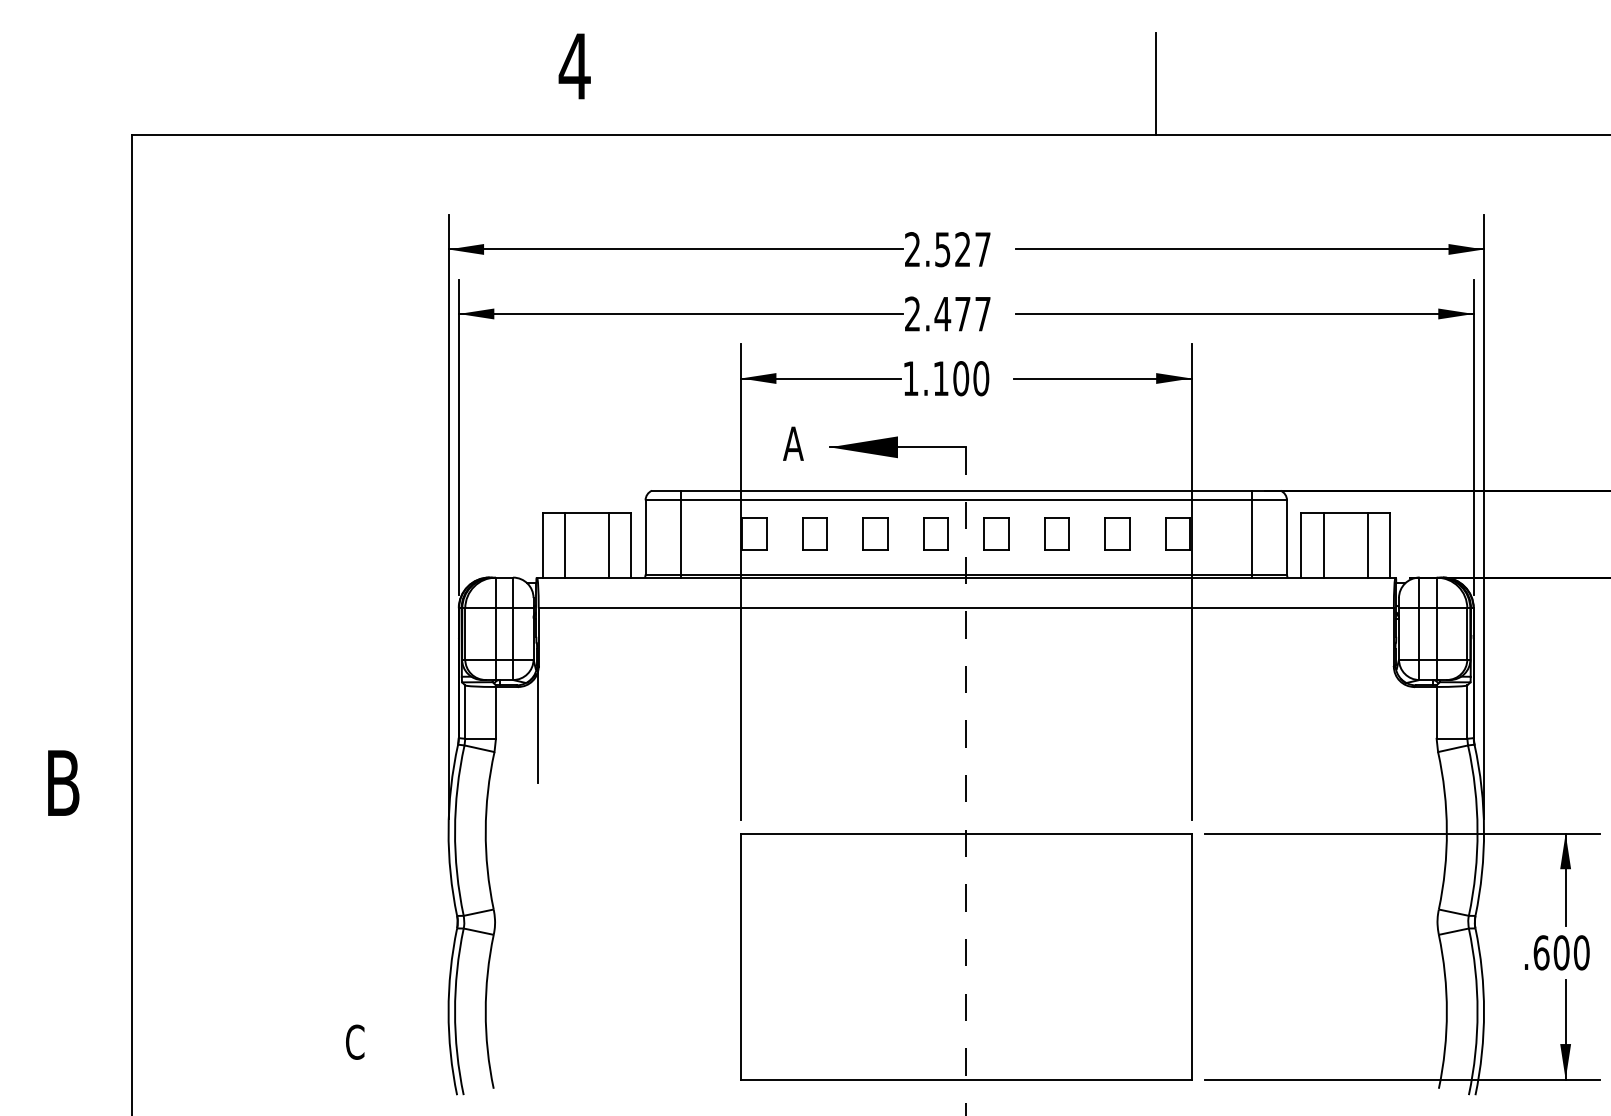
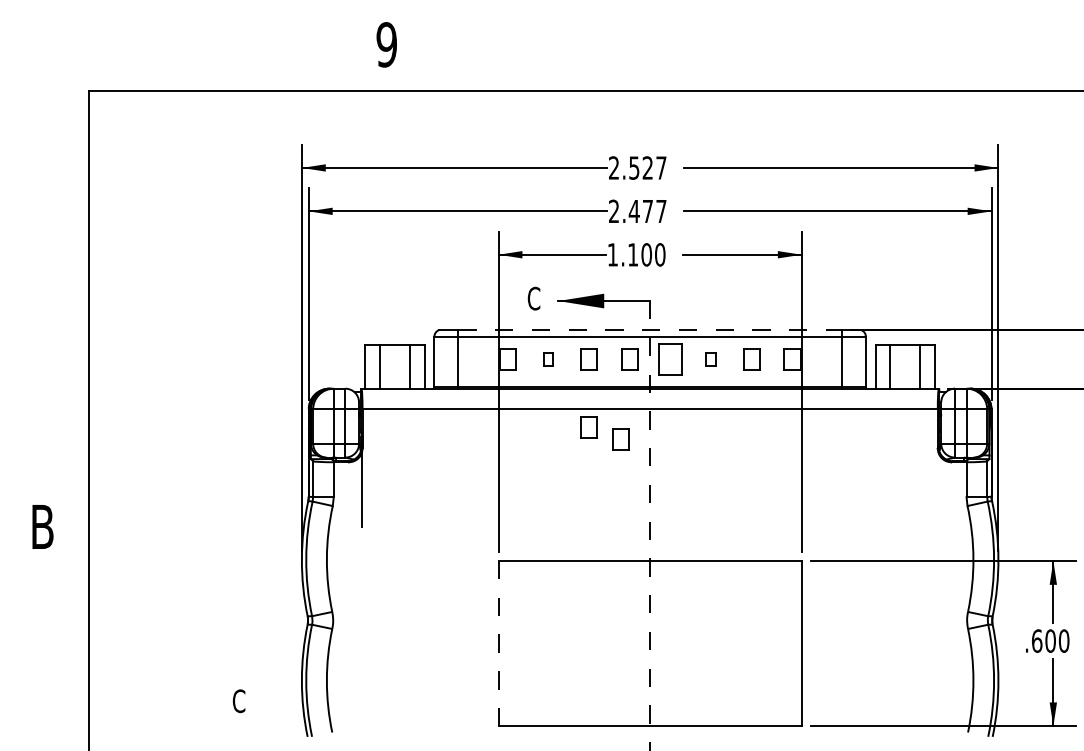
text: (574, 65) -> (386, 44), 4 -> 9
line: (1155, 83) -> (777, 56), removed
text: (792, 443) -> (533, 298), A -> C
line: (966, 491) -> (650, 330), solid -> dashed
part: (815, 534) -> (548, 359), size x0.6
part: (996, 534) -> (670, 359), size x1.4
part: (1055, 534) -> (710, 359), size x0.6
part: (874, 635) -> (588, 427), added
part: (922, 653) -> (620, 439), added
line: (740, 956) -> (498, 643), solid -> dashed

